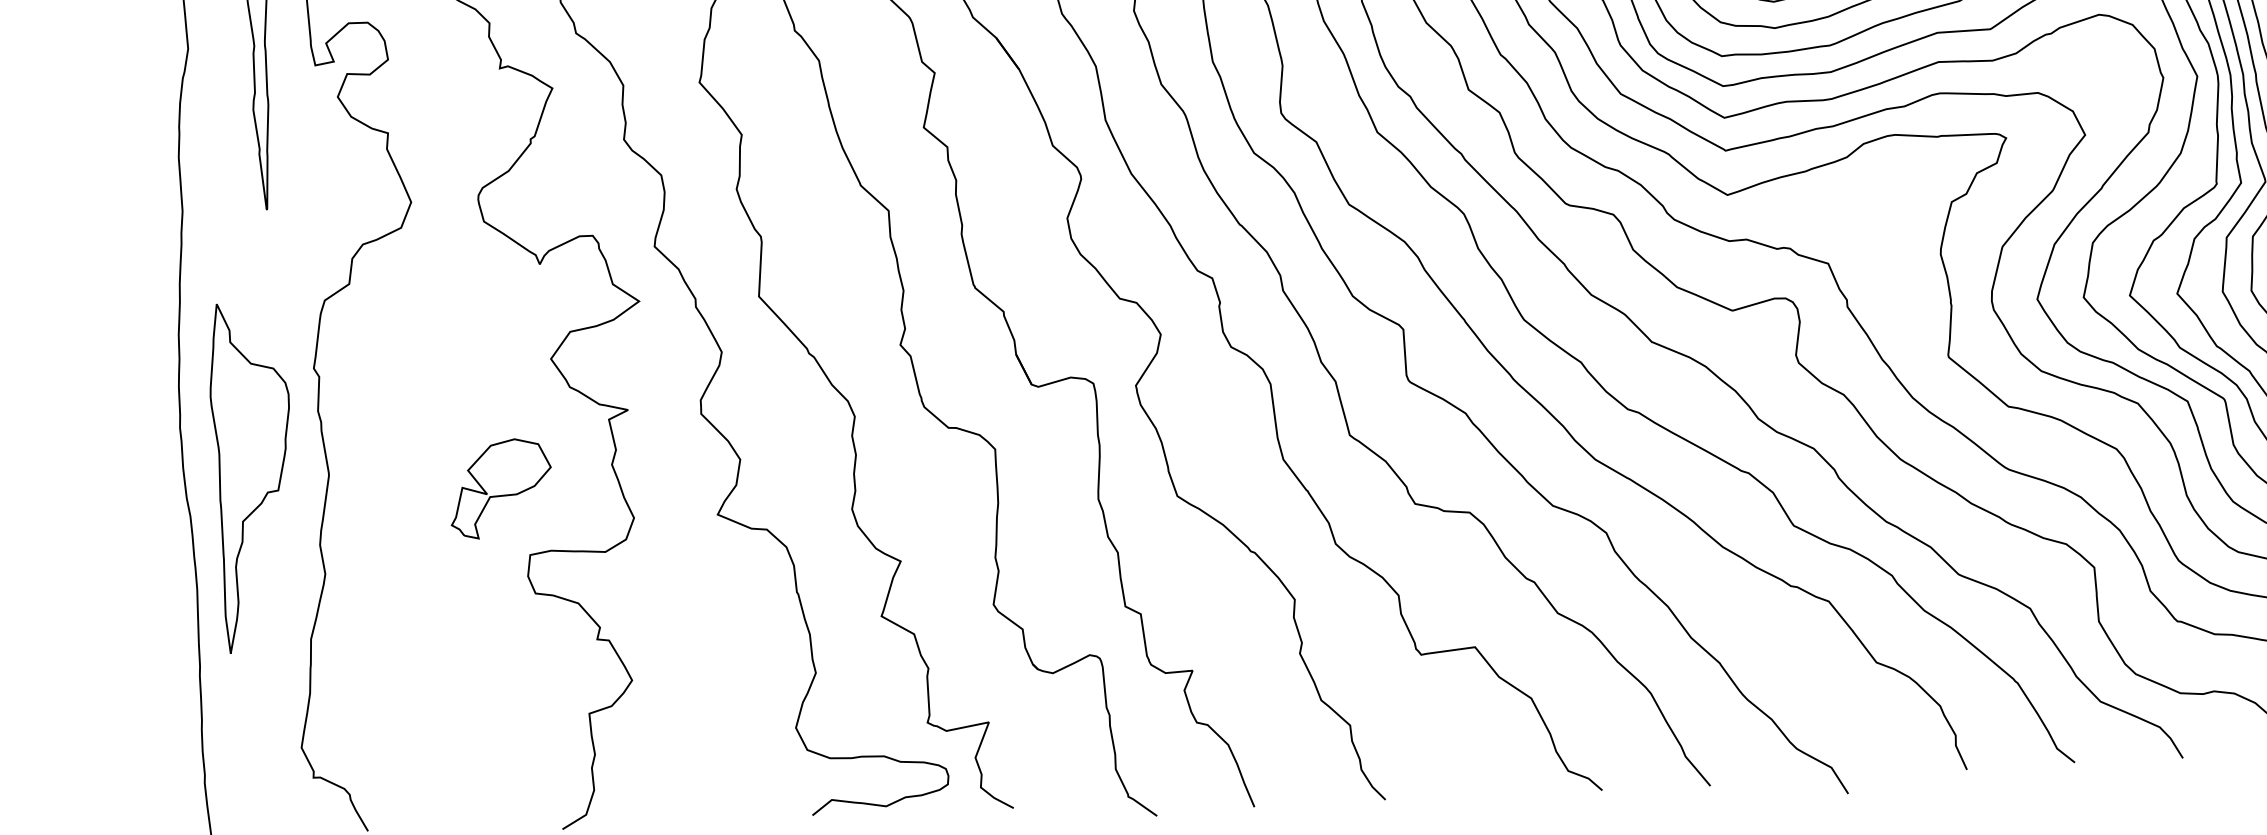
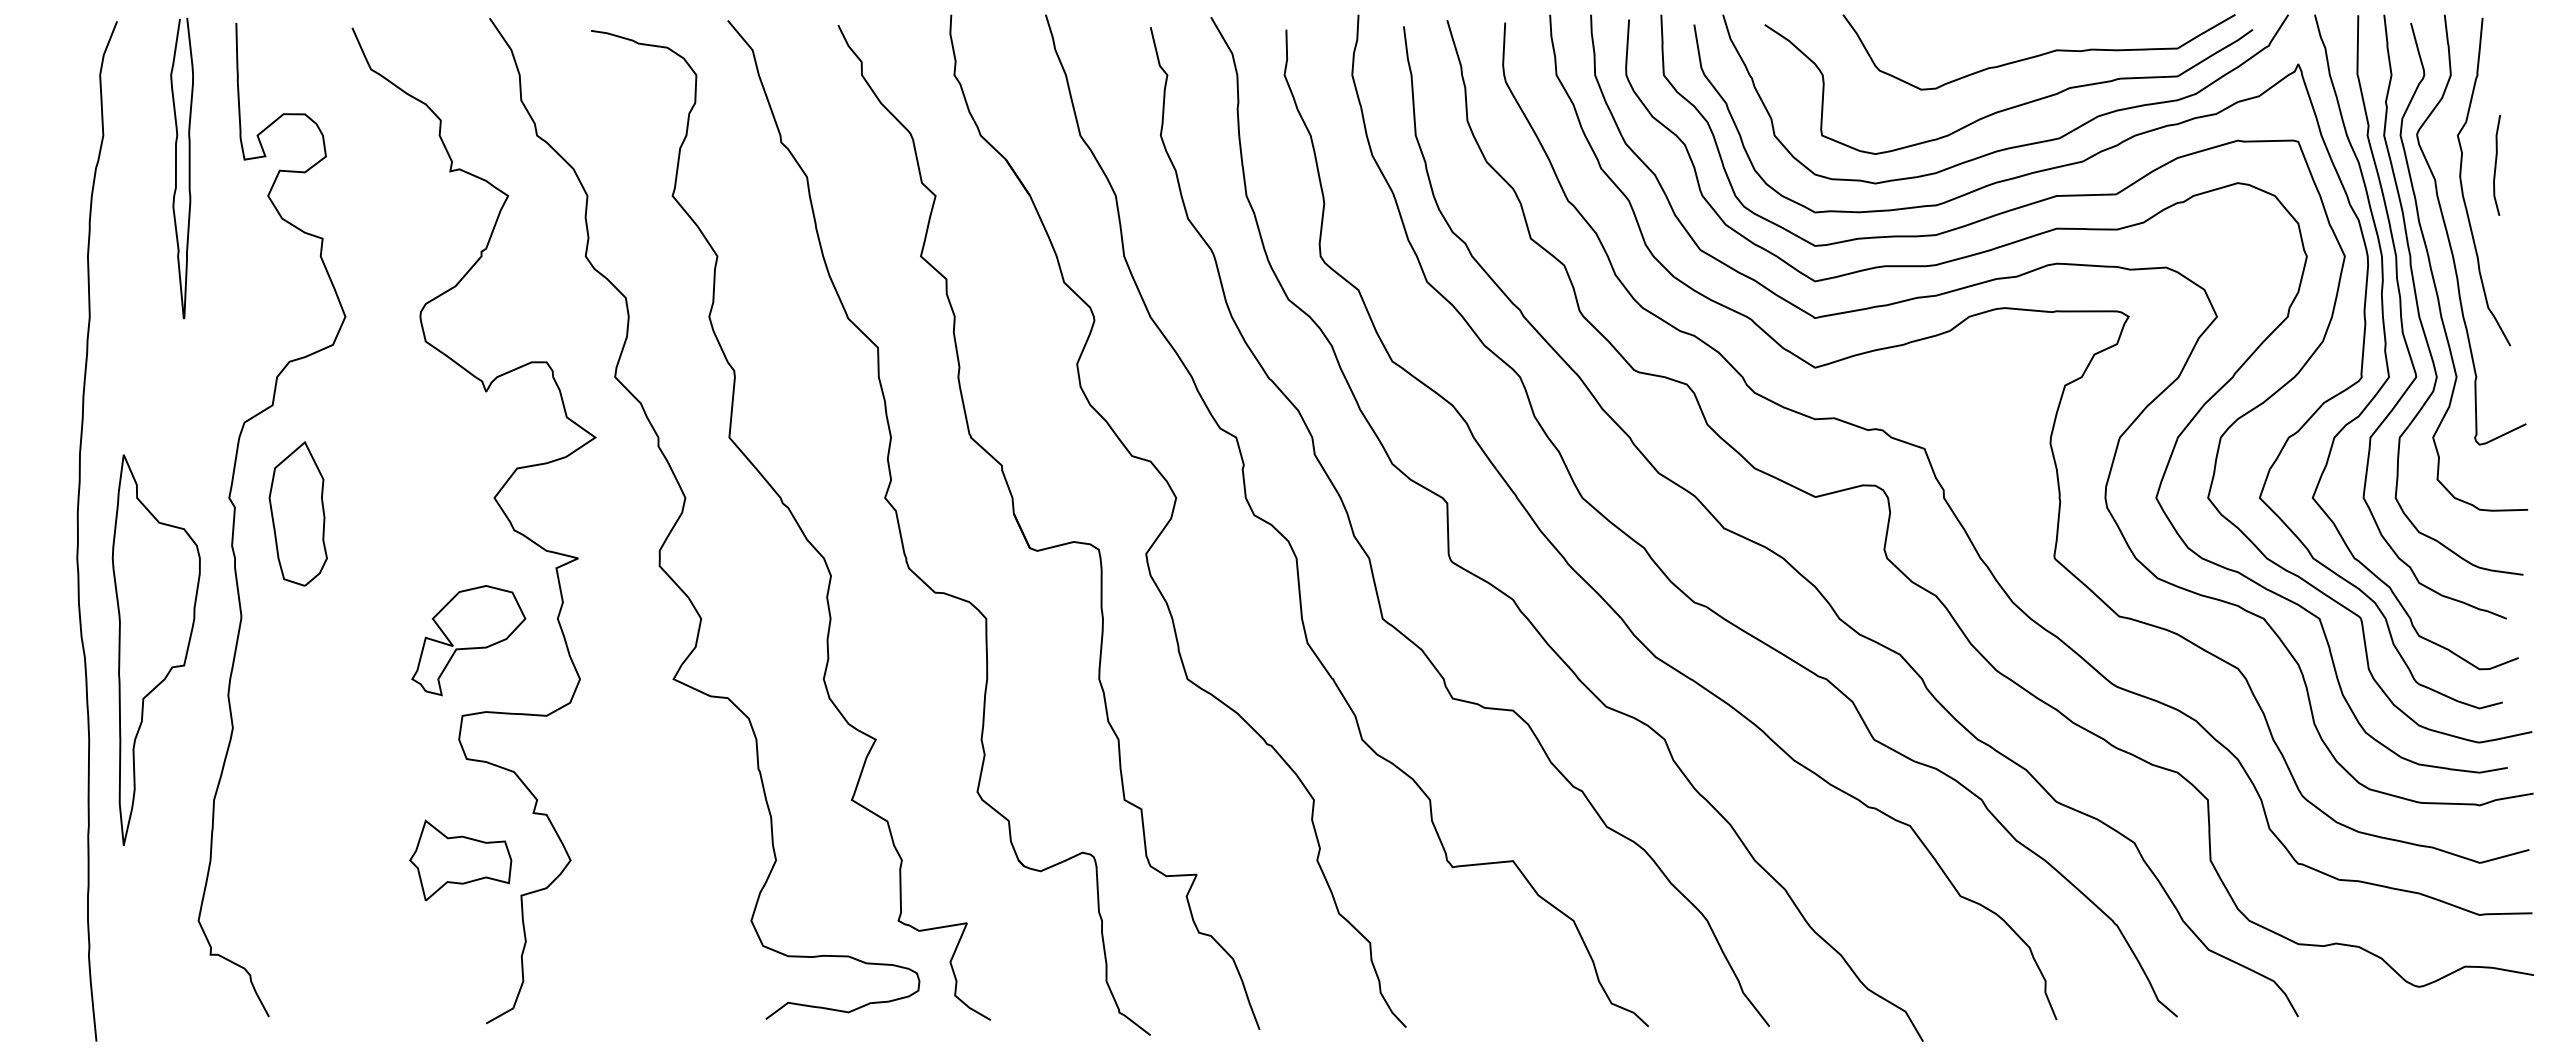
part: (375, 379) -> (297, 513), added
part: (252, 477) -> (155, 649), moved
part: (500, 488) -> (468, 640), moved
part: (533, 684) -> (460, 860), added

